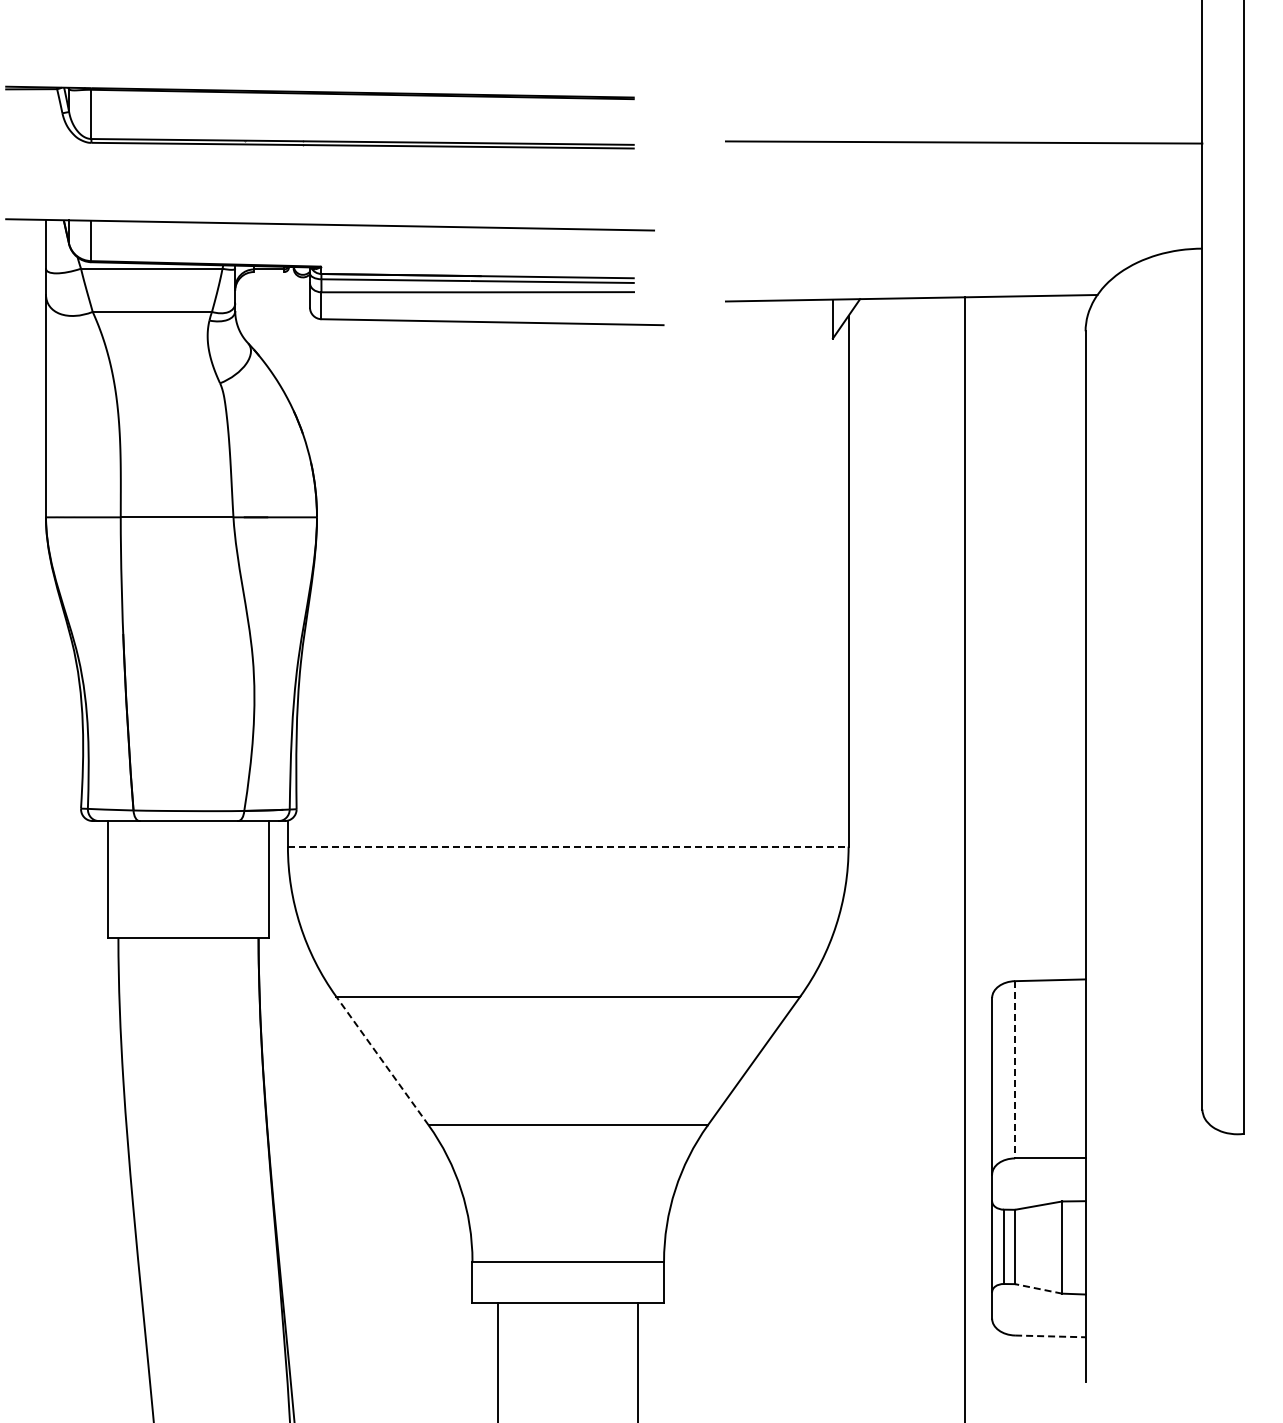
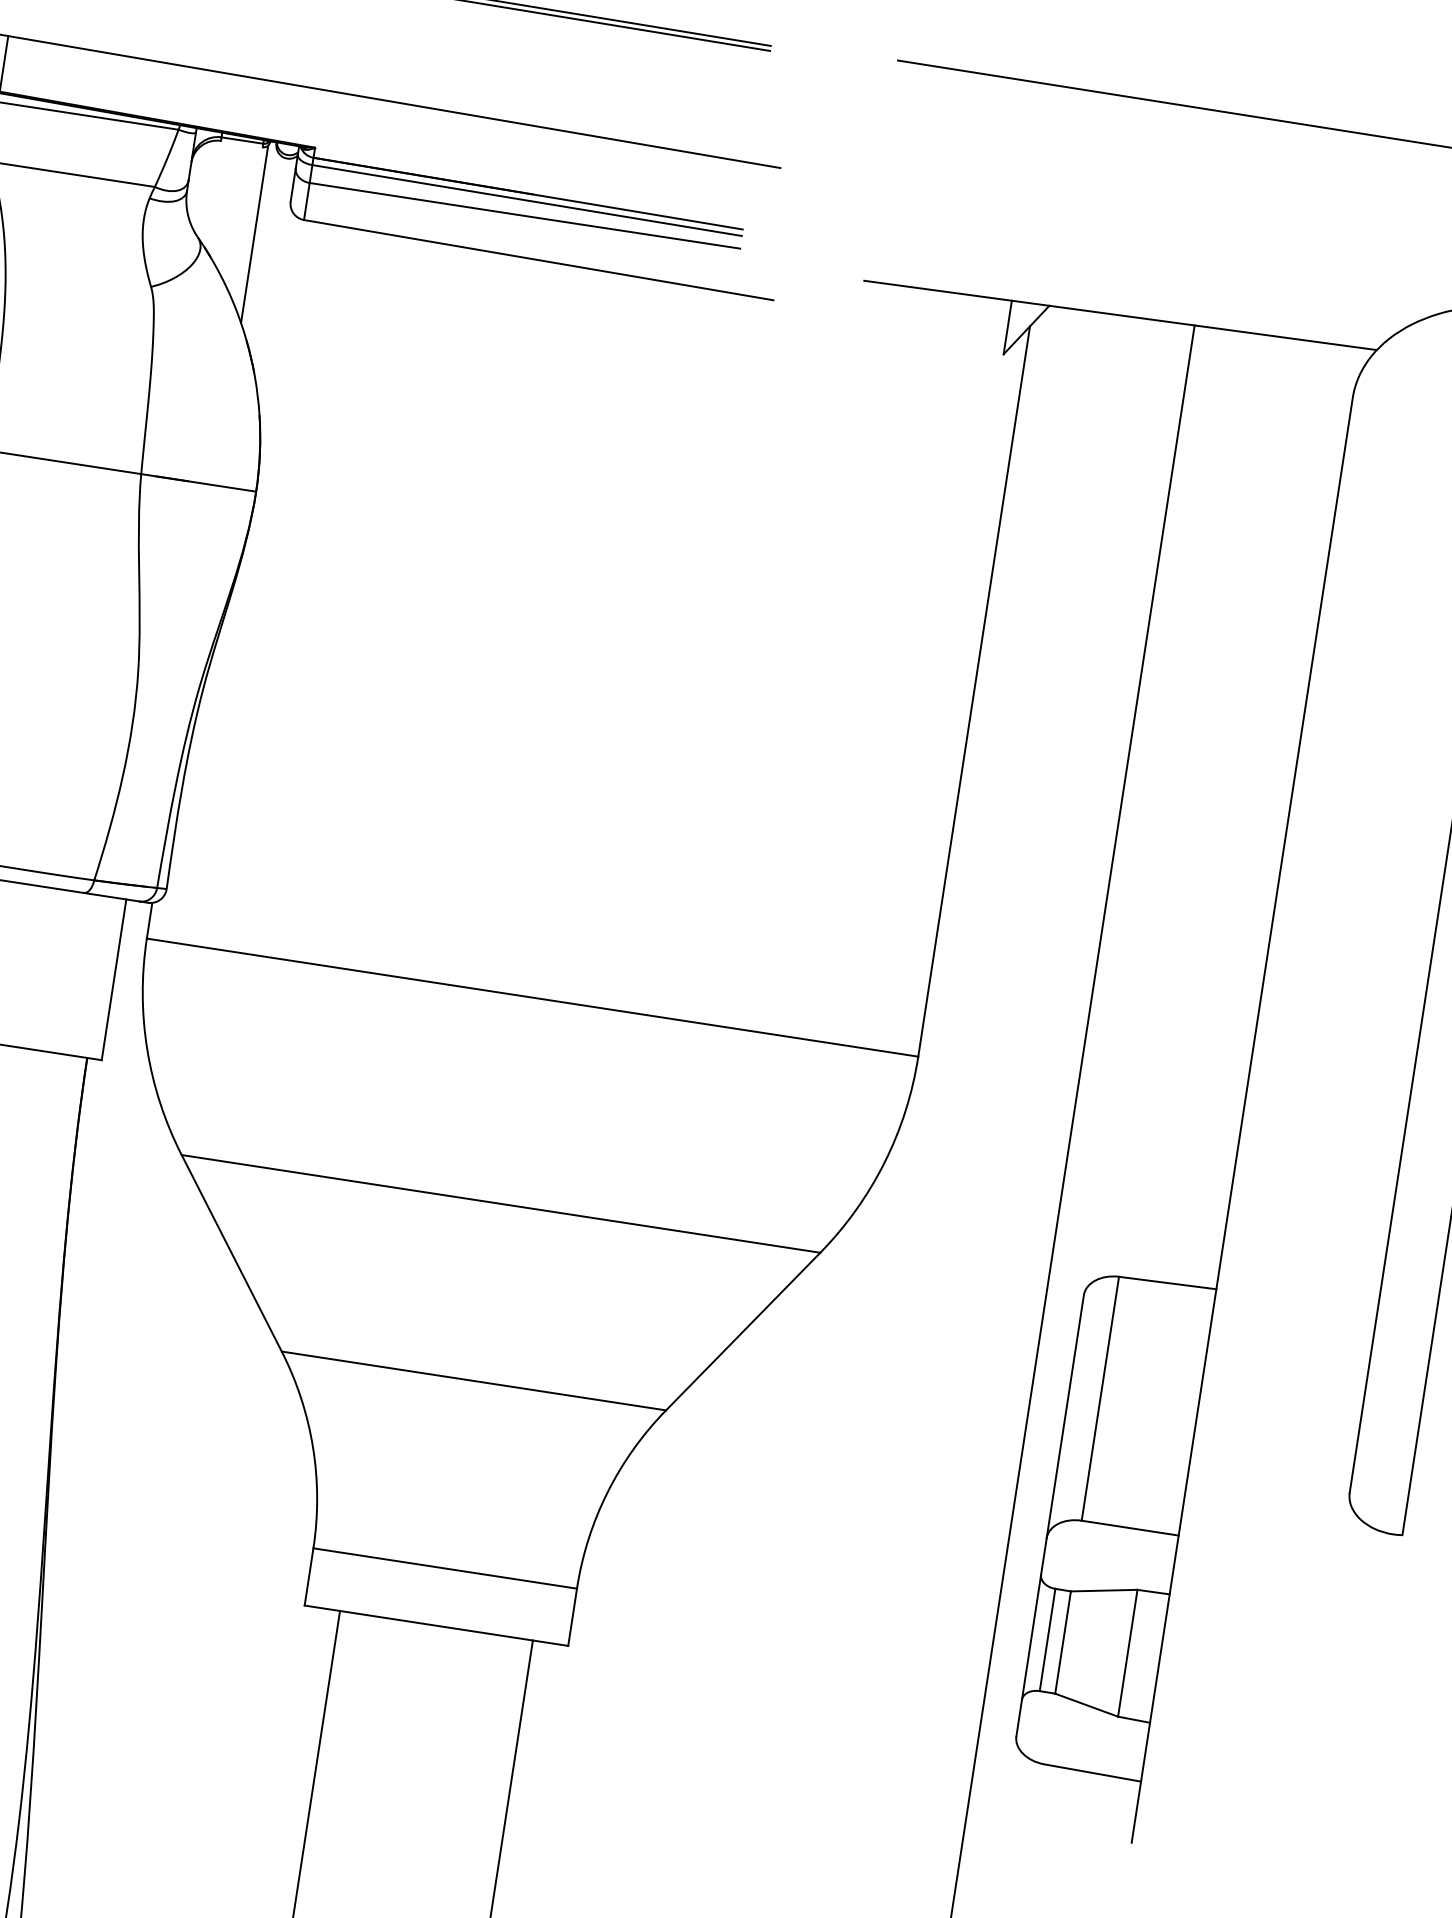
line: (287, 334) -> (254, 233), added
line: (568, 846) -> (532, 997), dashed -> solid
line: (382, 1060) -> (231, 1252), dashed -> solid
line: (1015, 1069) -> (1100, 1398), dashed -> solid
line: (1038, 1288) -> (1086, 1704), dashed -> solid
line: (1050, 1336) -> (1092, 1773), dashed -> solid

